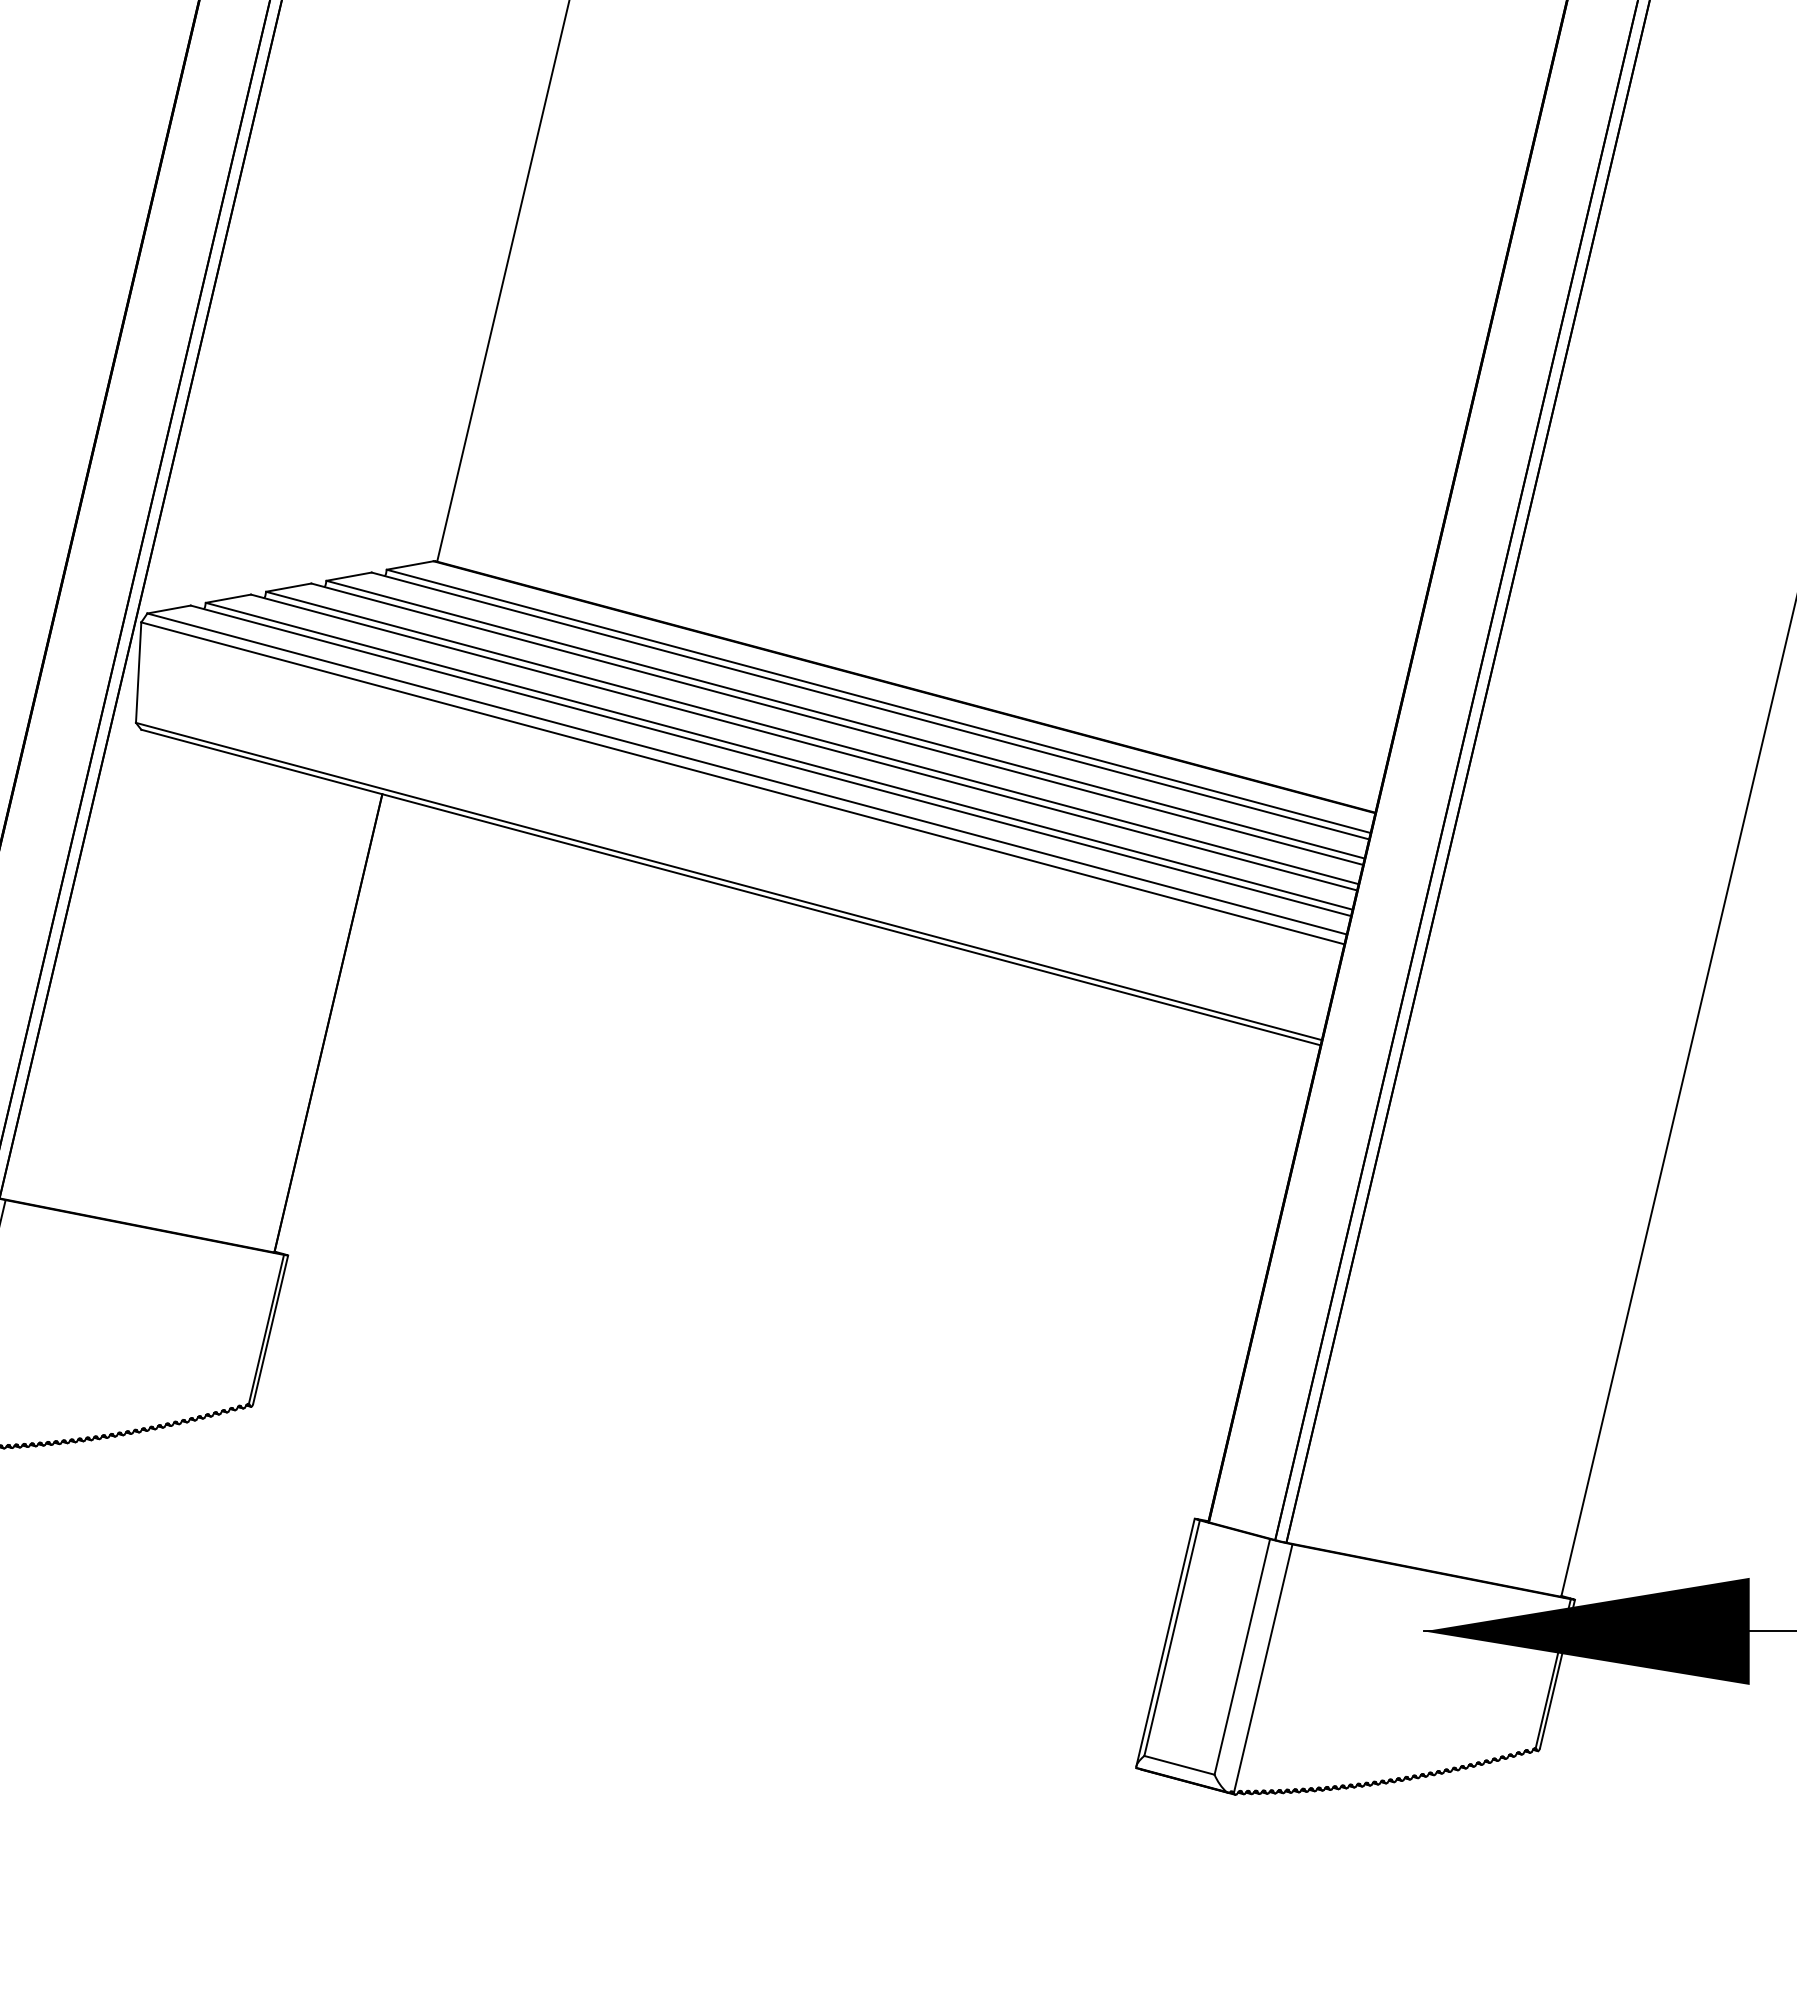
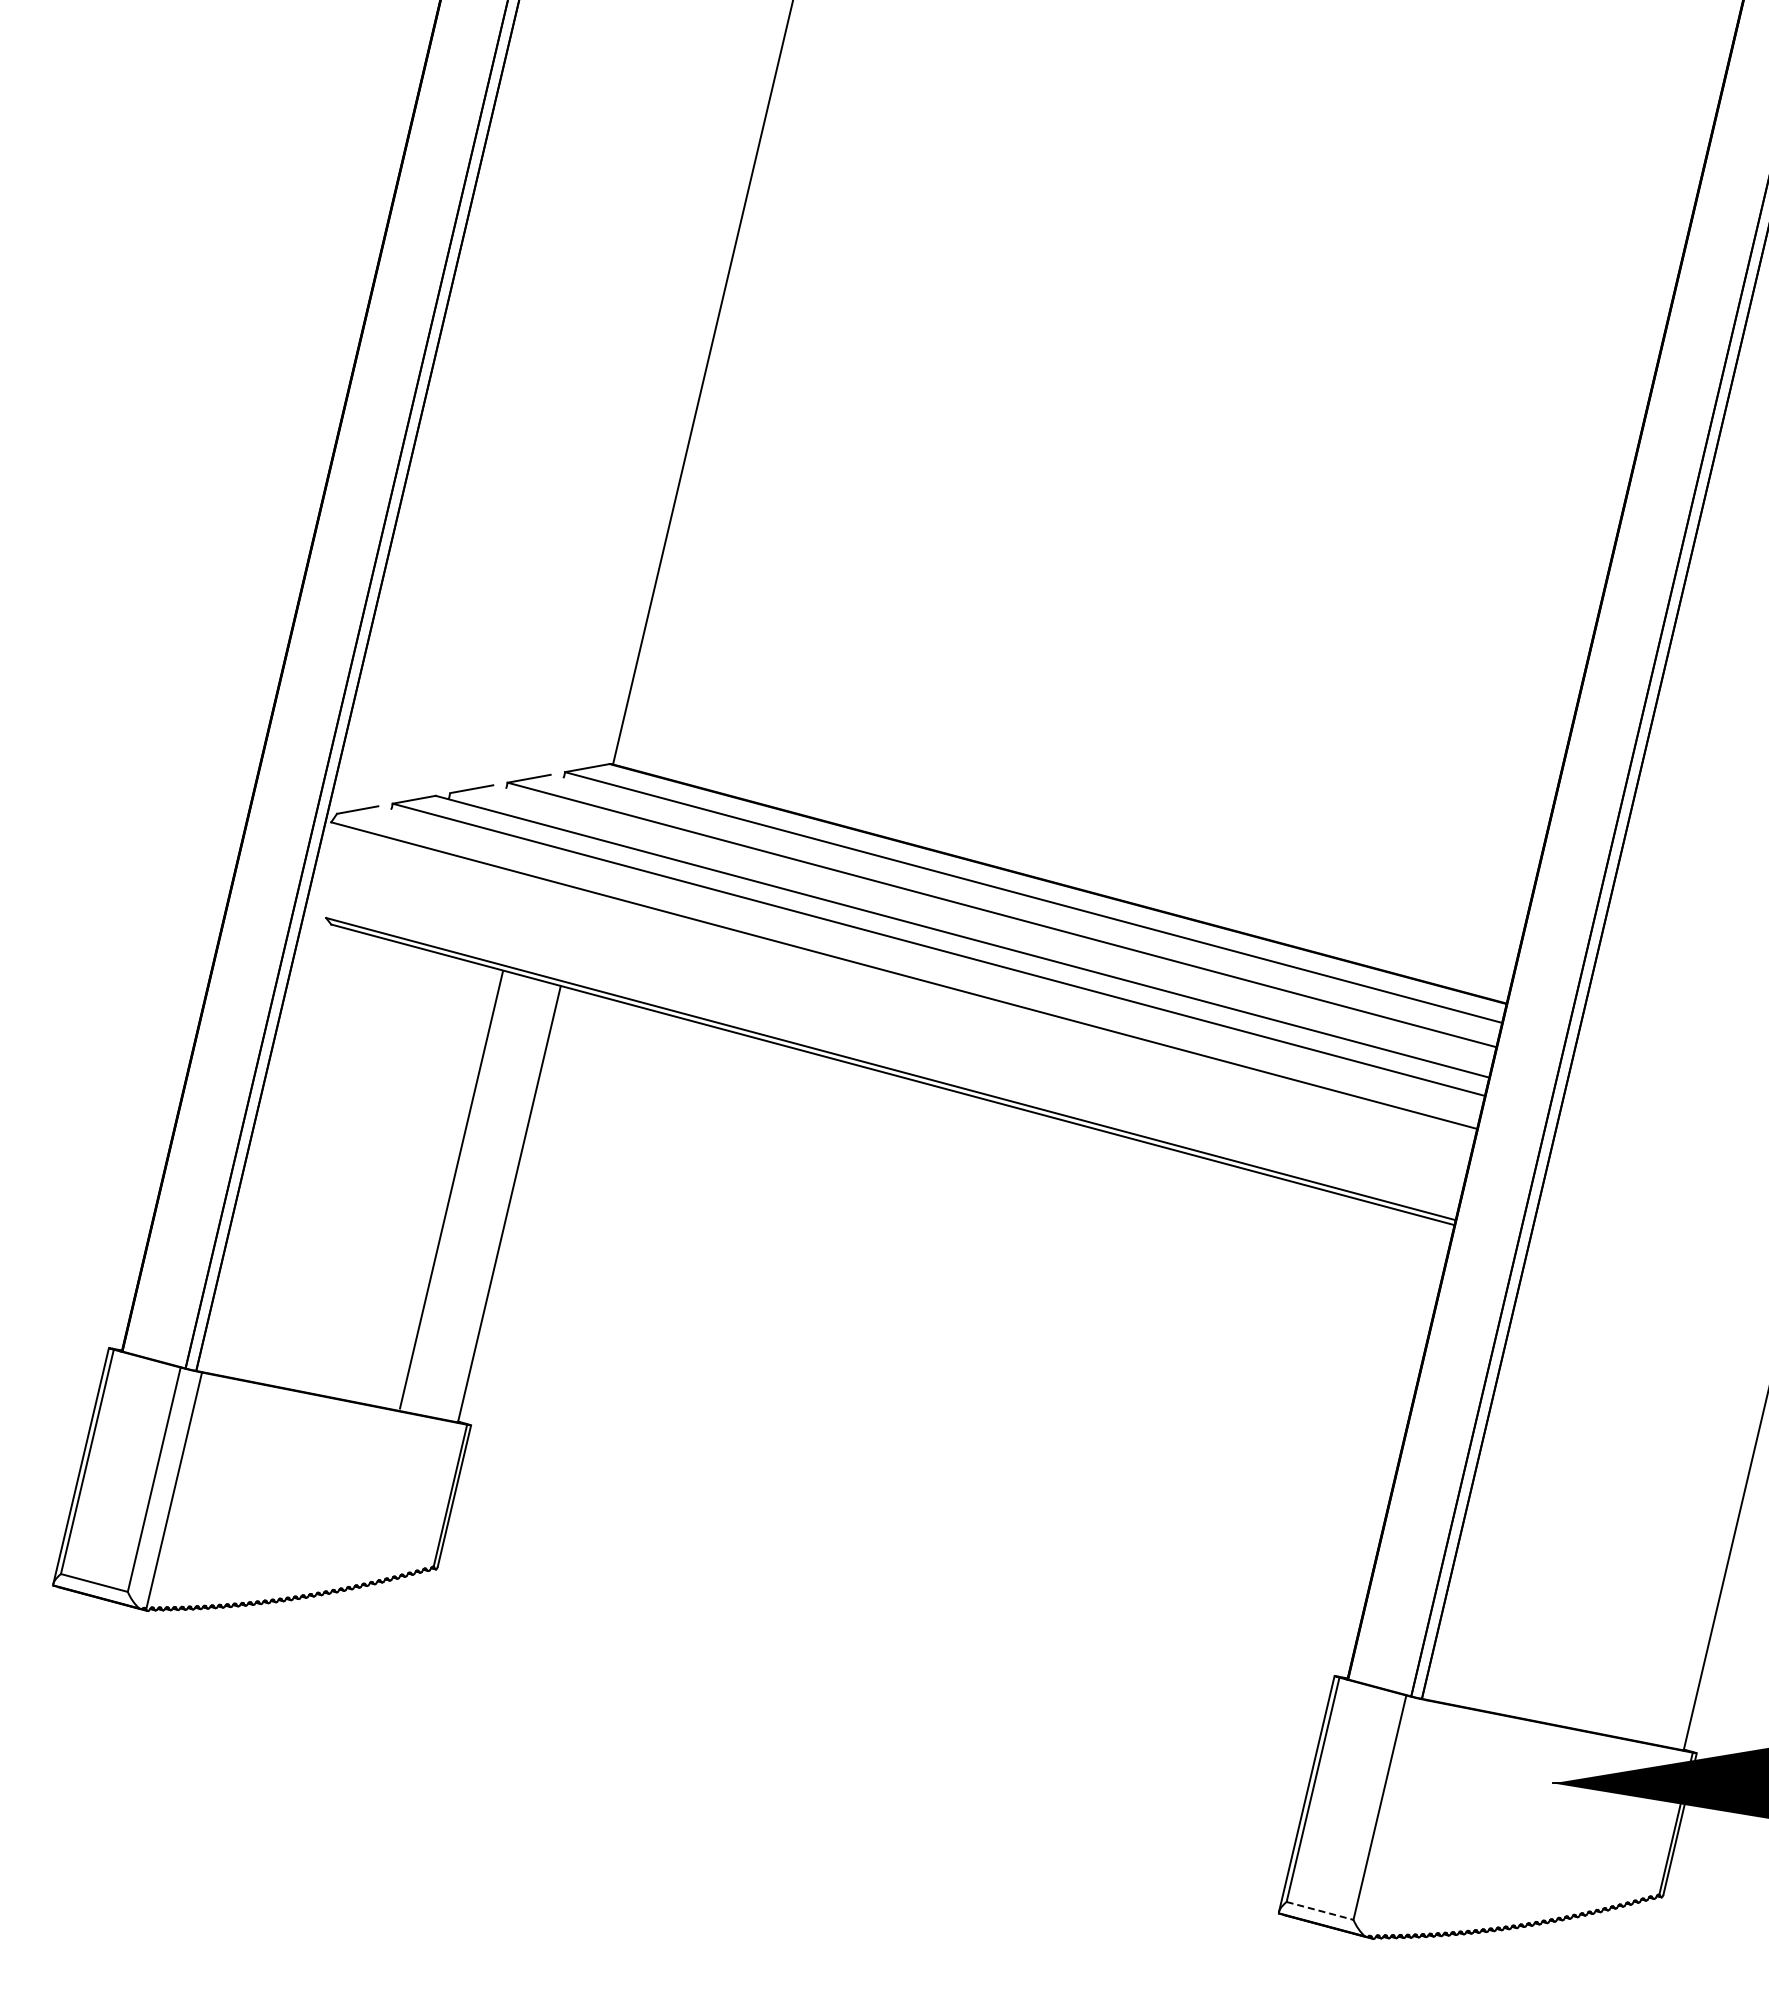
line: (138, 672) -> (328, 870), removed
line: (870, 705) -> (1025, 901), removed
line: (837, 724) -> (994, 919), removed
line: (812, 738) -> (970, 932), removed
line: (770, 761) -> (930, 954), removed
line: (747, 773) -> (908, 966), removed
line: (328, 1023) -> (451, 1190), moved
line: (1262, 1668) -> (1399, 1818), removed
line: (1179, 1764) -> (1320, 1910), solid -> dashed

